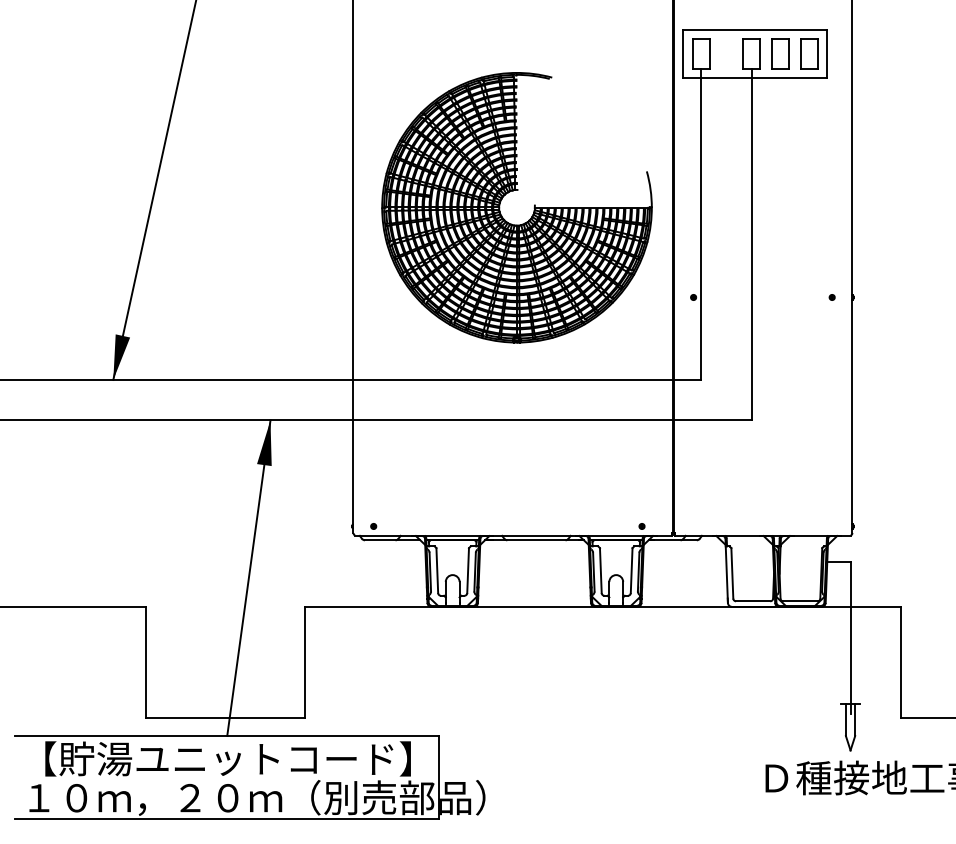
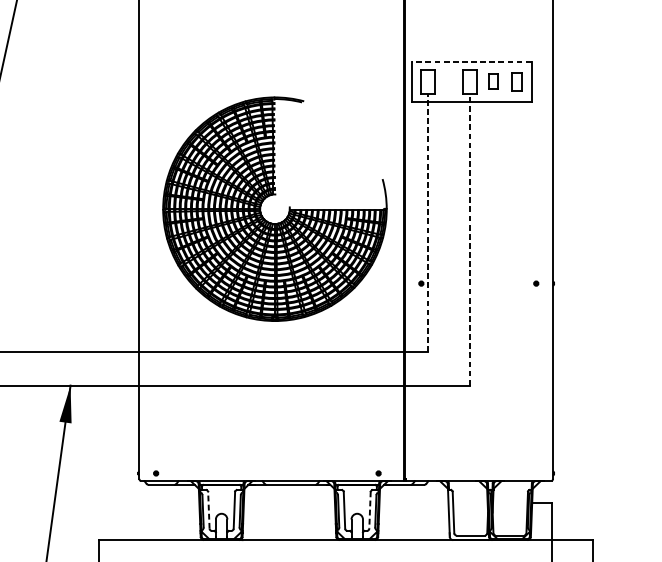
line: (754, 30) -> (471, 62), solid -> dashed
part: (780, 53) -> (493, 81), size x0.6
part: (809, 53) -> (517, 81), size x0.7
line: (701, 224) -> (427, 223), solid -> dashed
line: (751, 244) -> (469, 239), solid -> dashed
line: (437, 570) -> (209, 509), solid -> dashed
line: (631, 571) -> (369, 510), solid -> dashed

